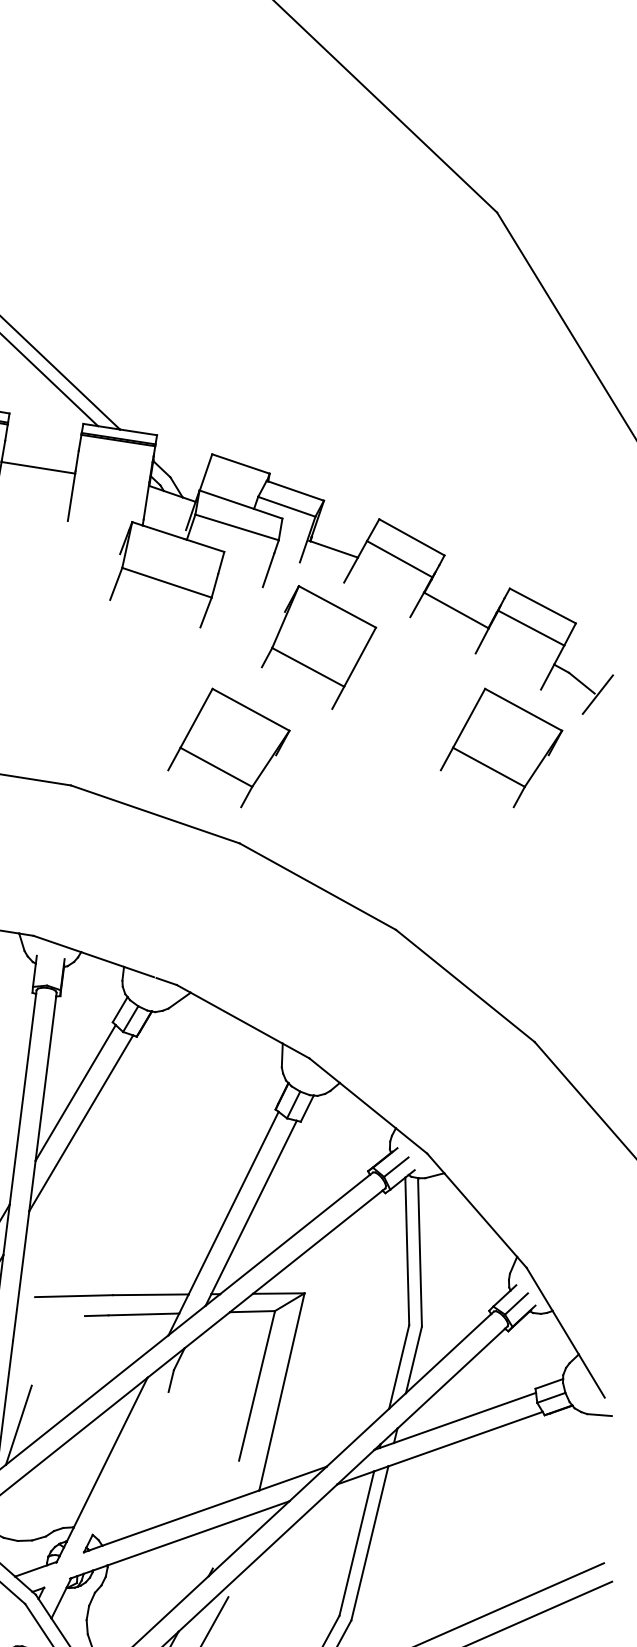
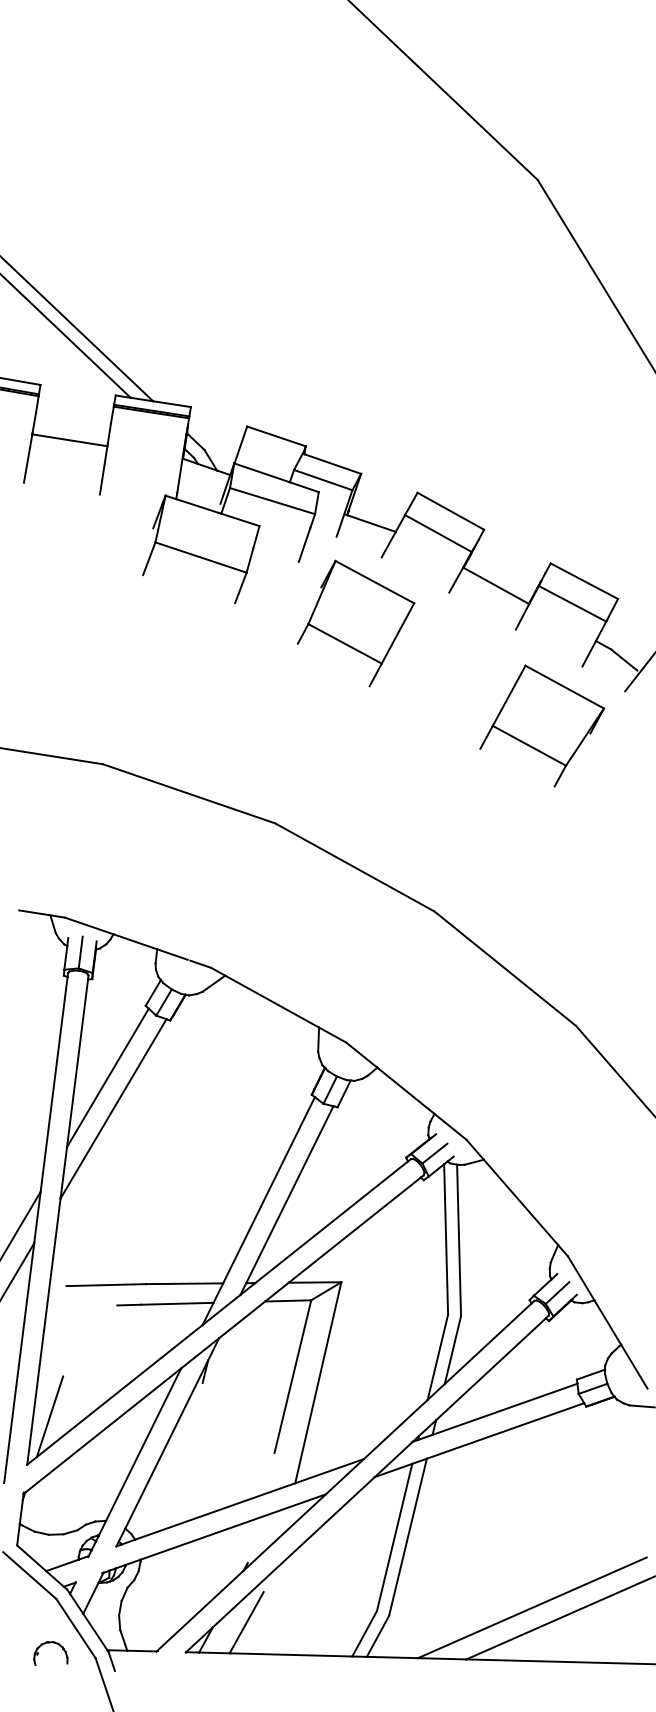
part: (229, 747) -> (264, 725), removed
line: (48, 970) -> (80, 952), added
line: (133, 1452) -> (166, 1444), added

